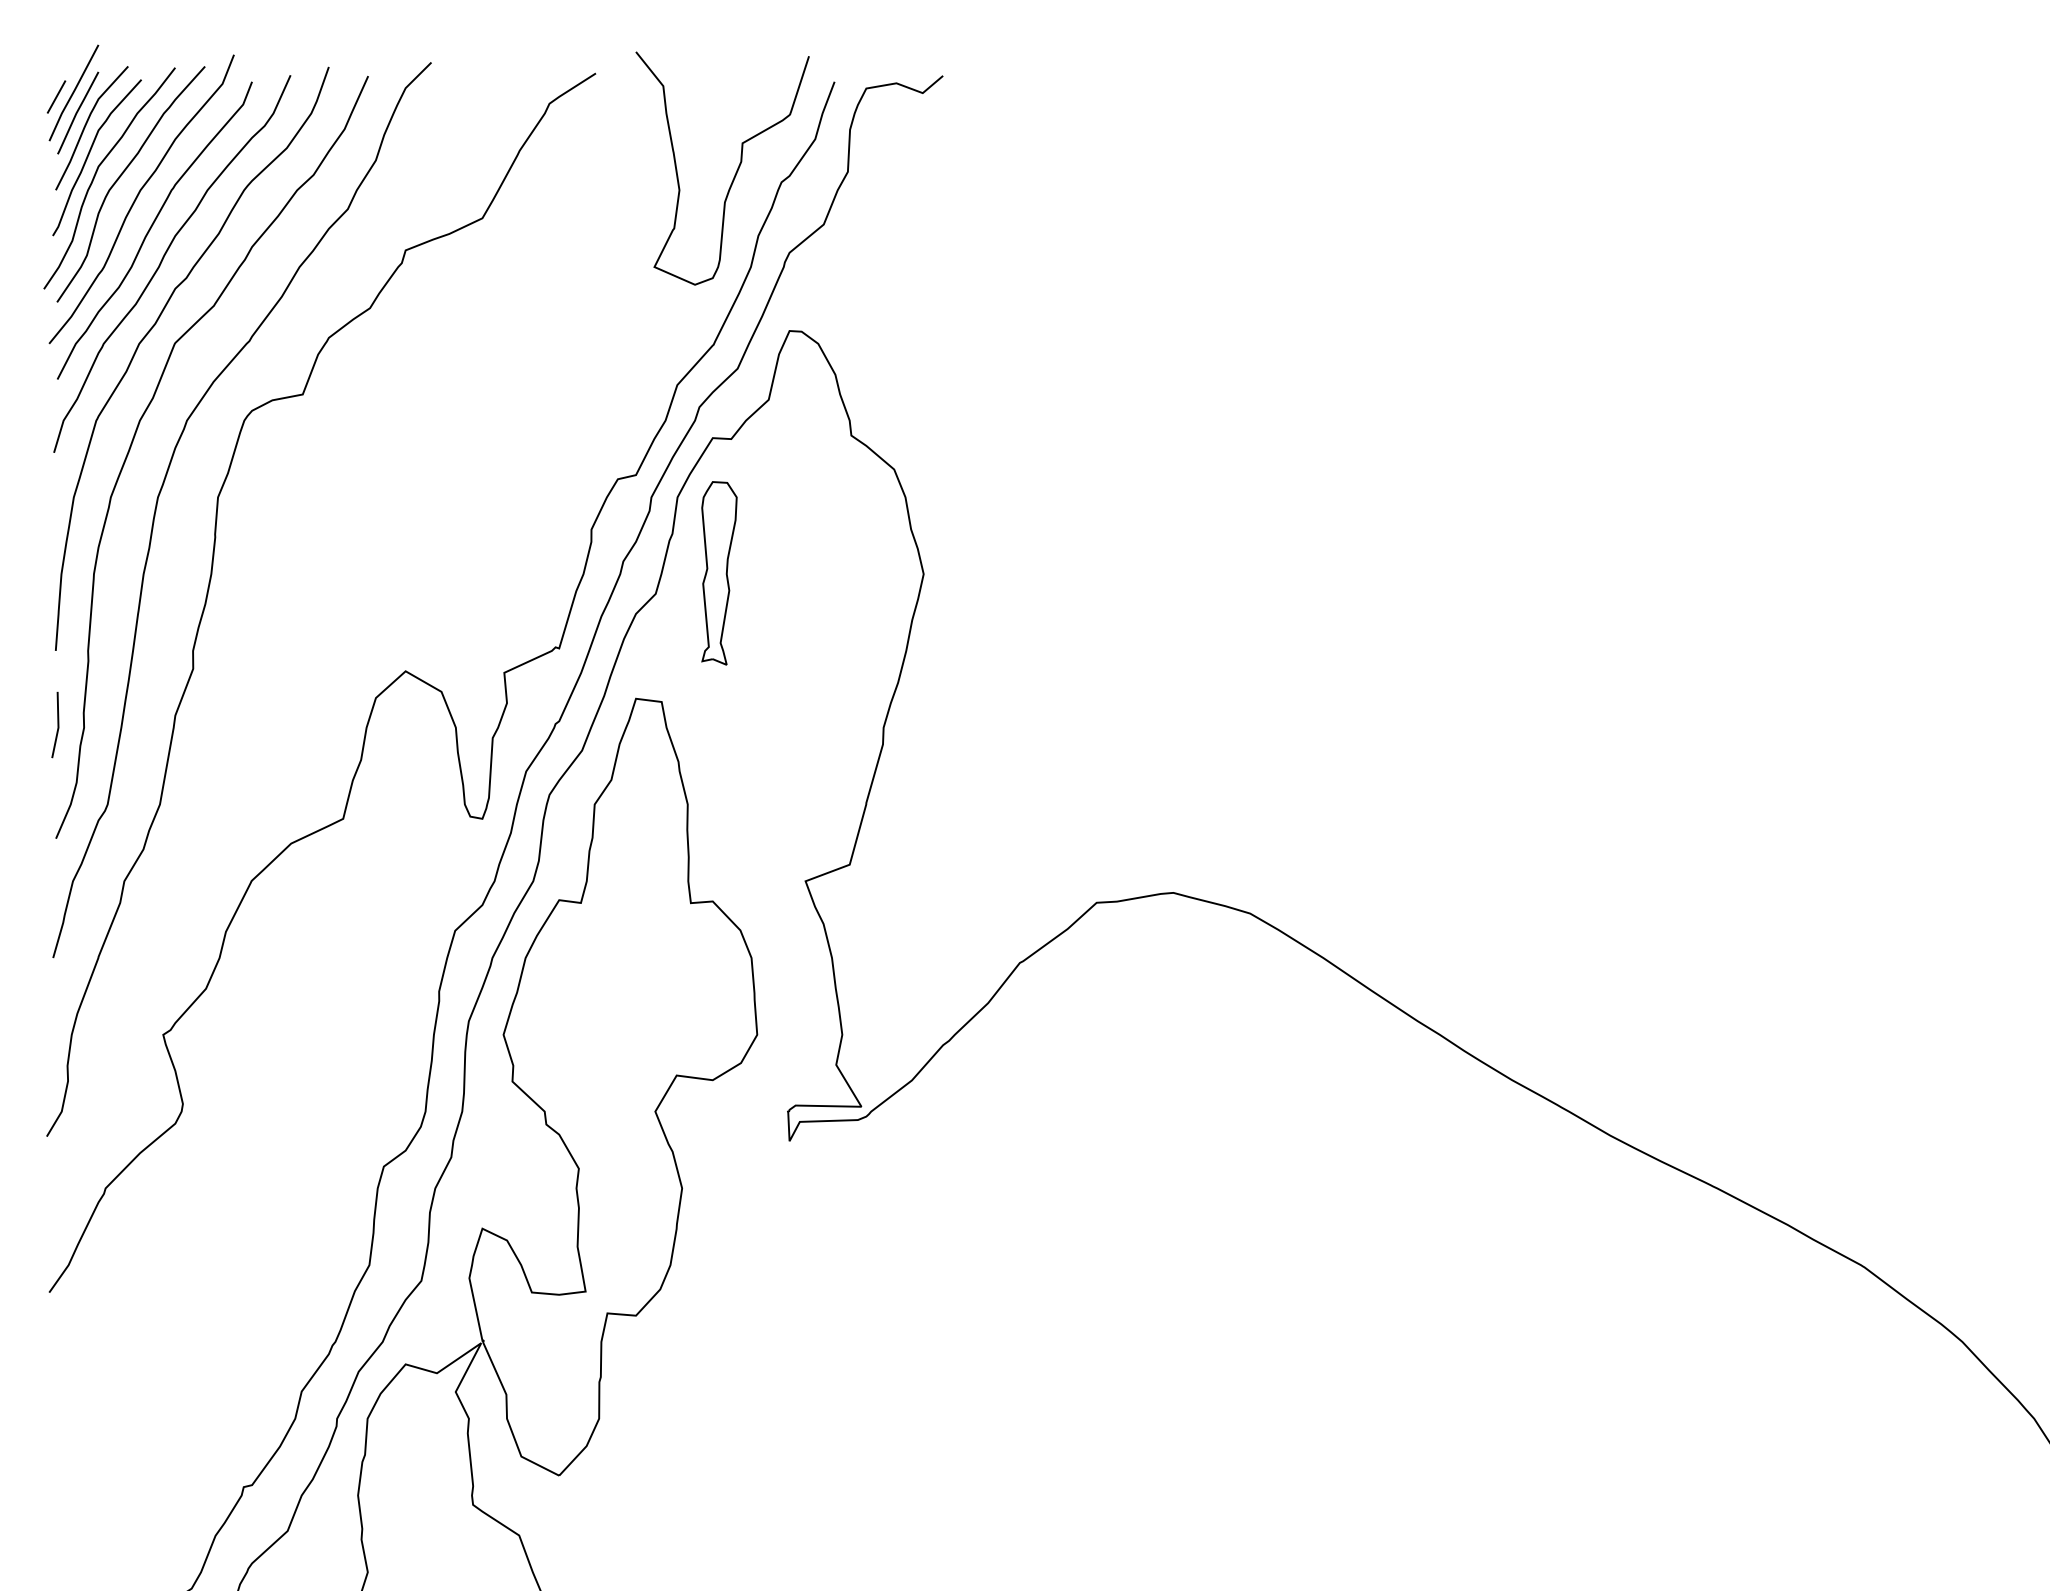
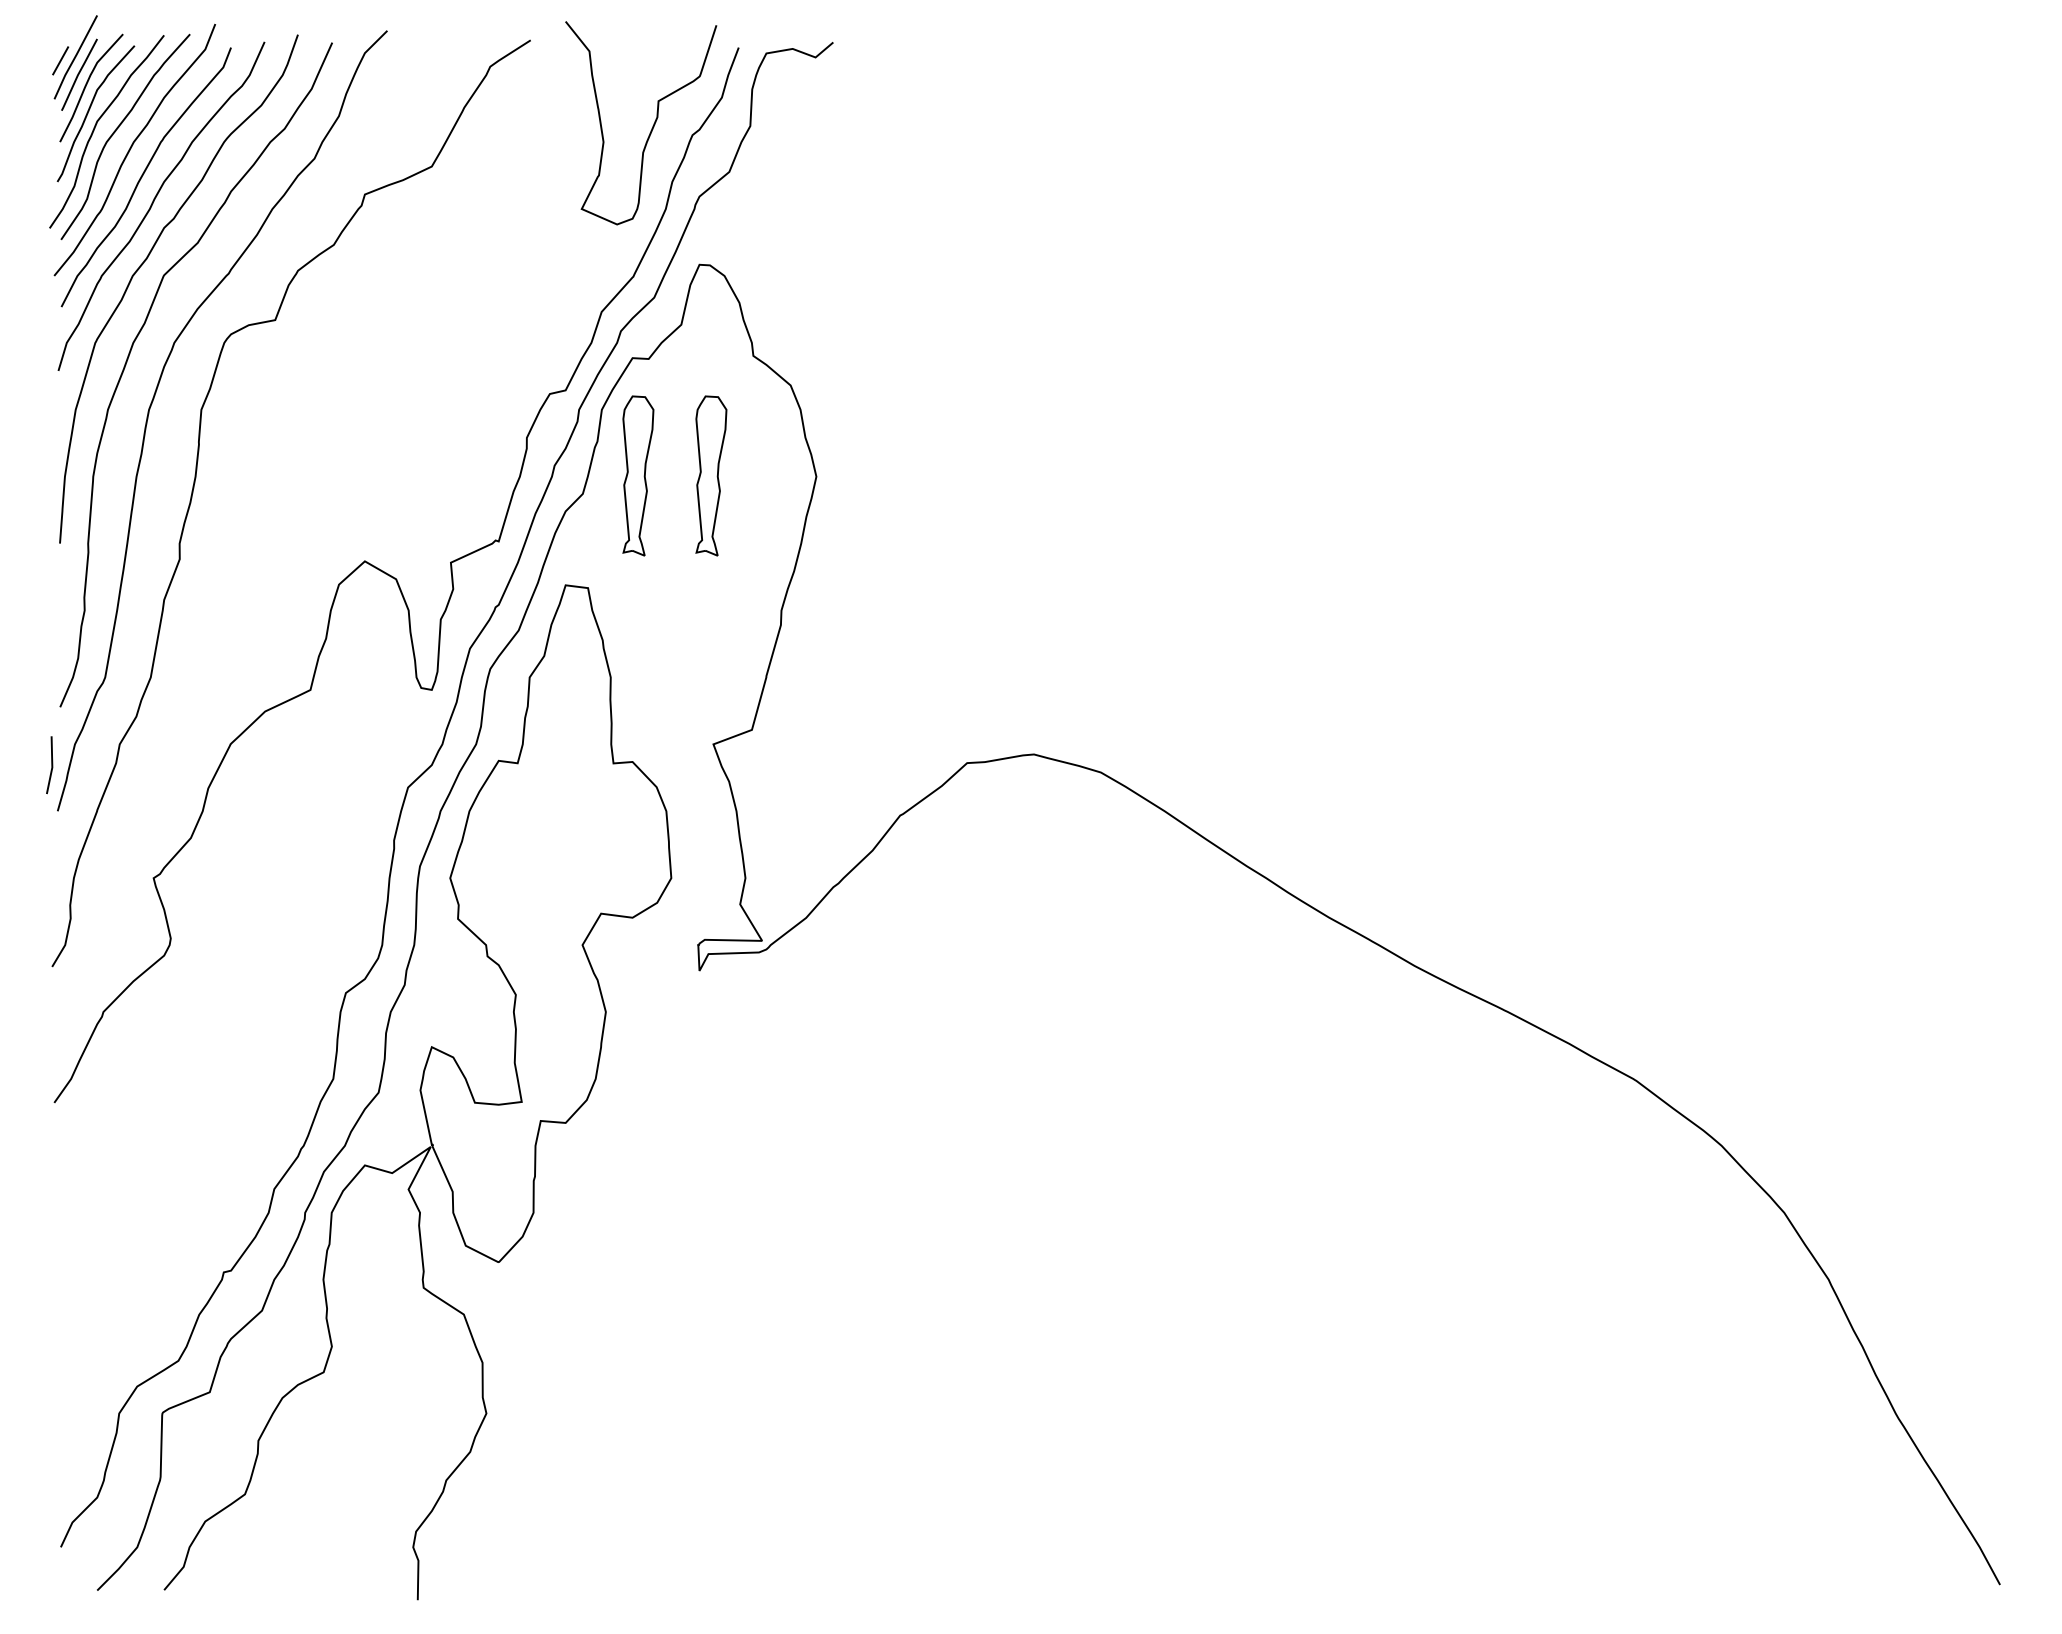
part: (803, 572) -> (711, 475), added
line: (57, 725) -> (51, 765), moved

